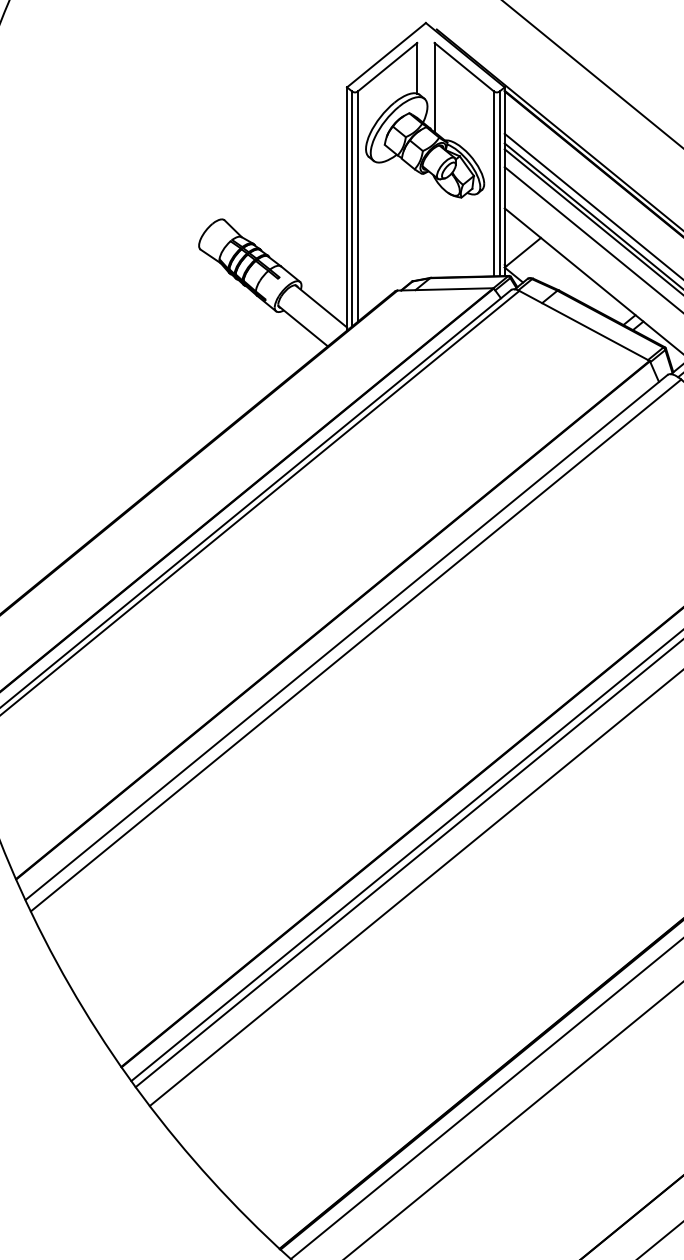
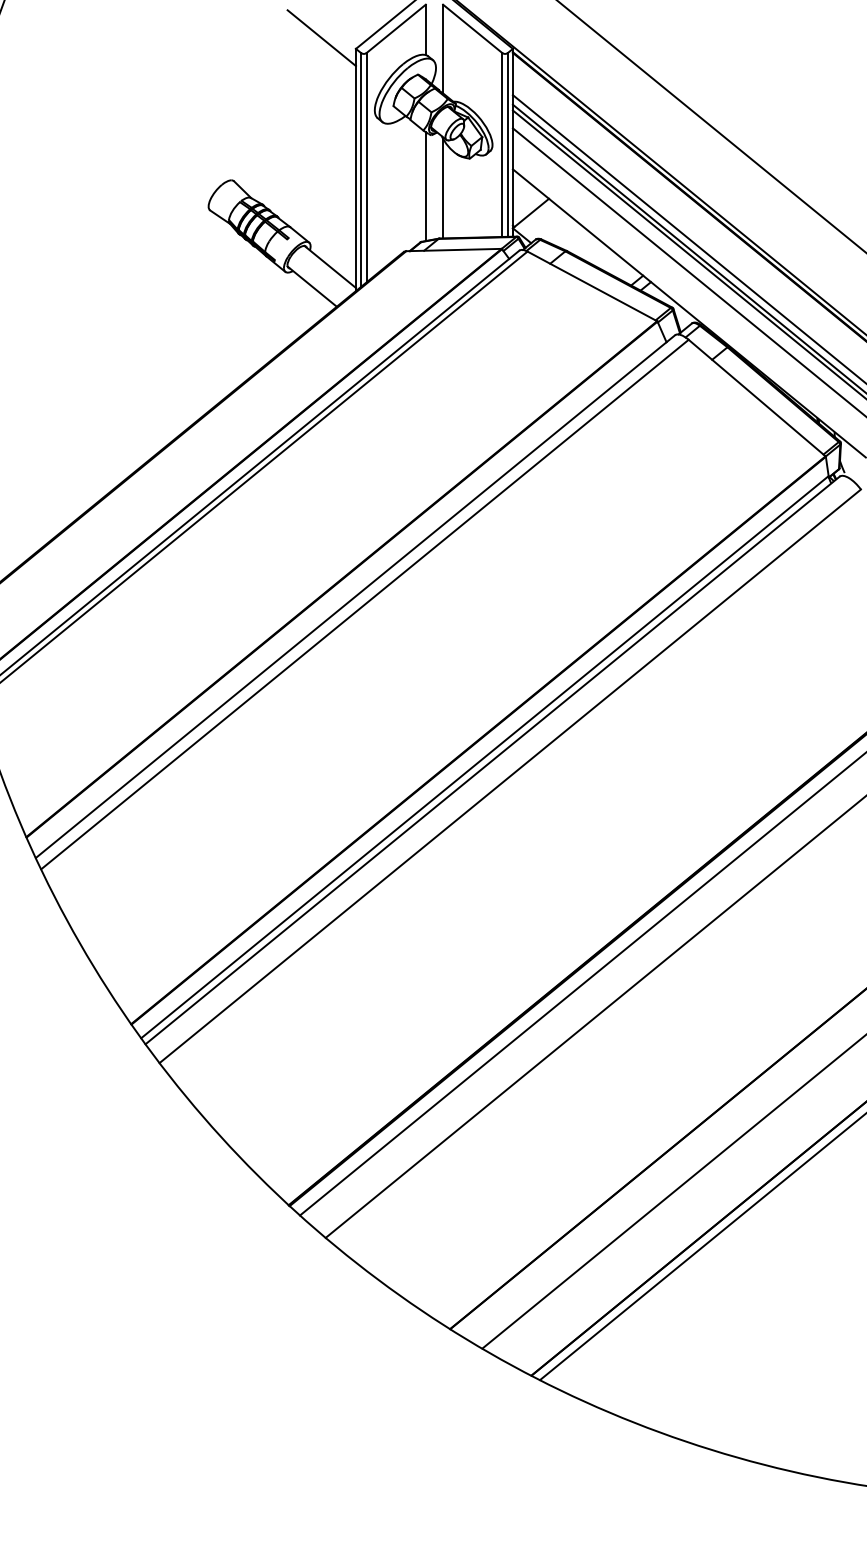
line: (312, 76) -> (321, 38), added
line: (416, 225) -> (425, 186), added
line: (434, 227) -> (443, 188), added

